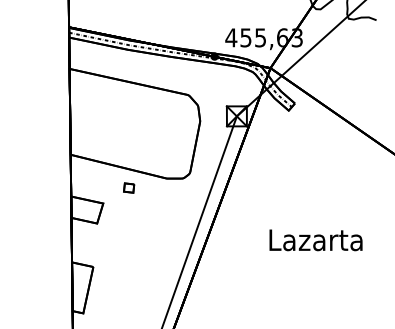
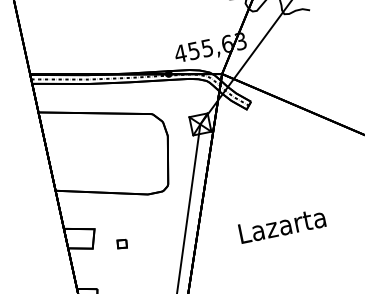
part: (129, 187) -> (122, 243), moved
text: (315, 240) -> (281, 226), moved

